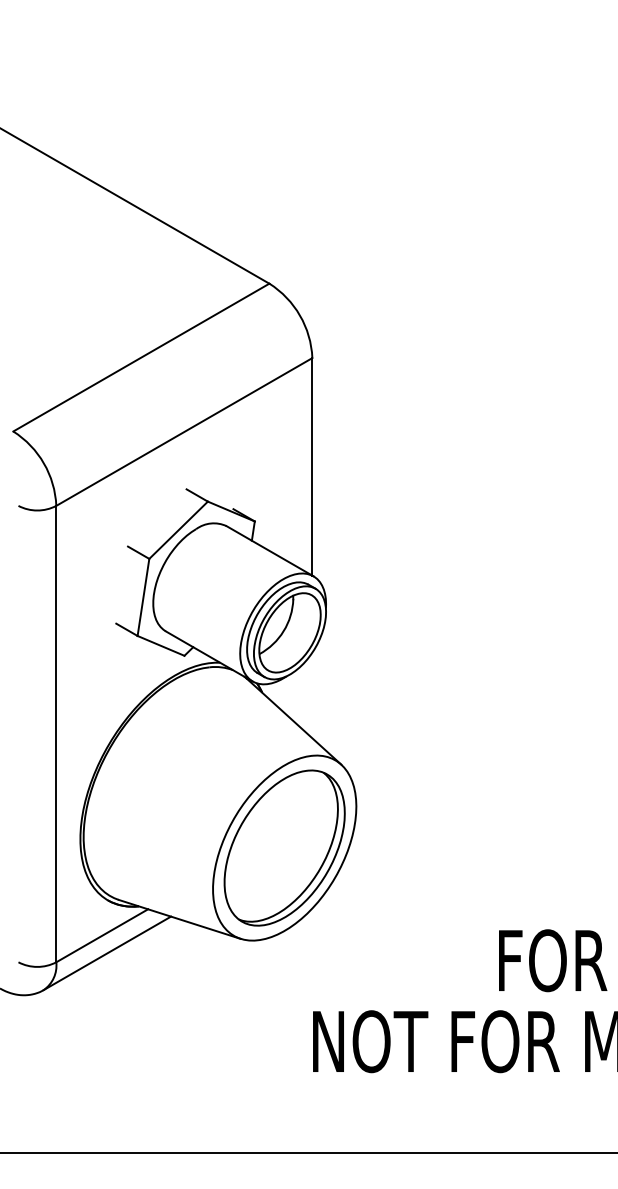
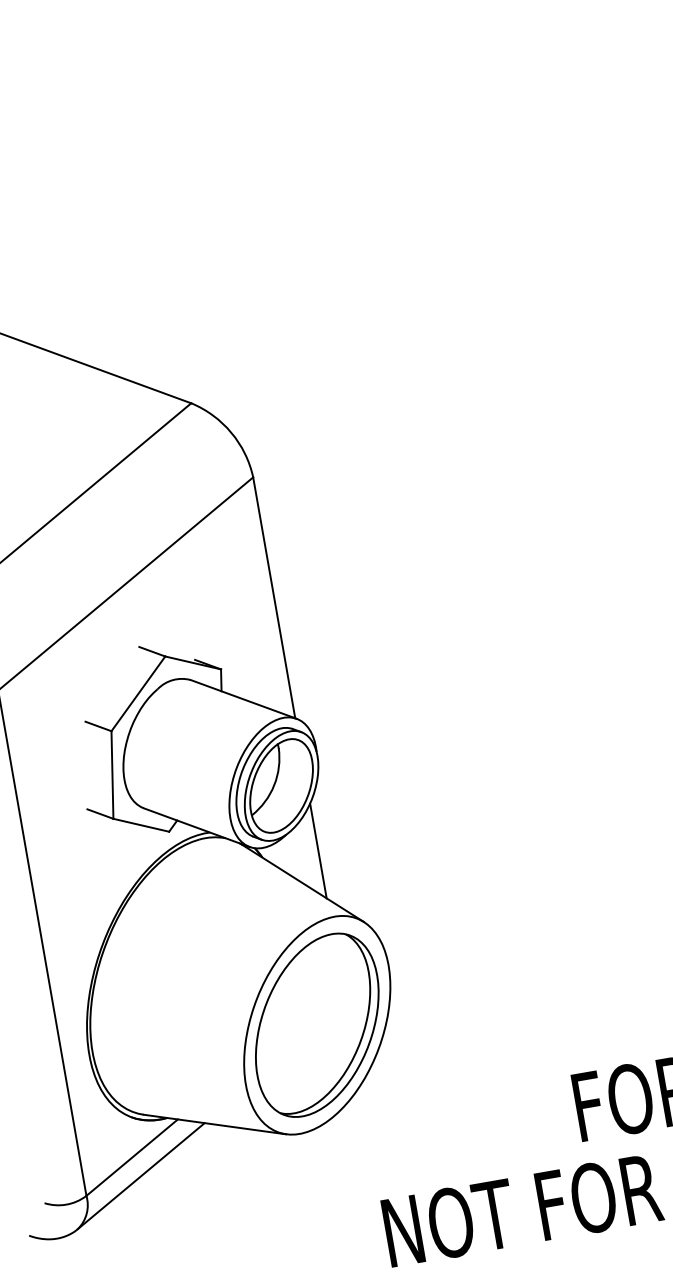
line: (312, 695) -> (318, 850), added

